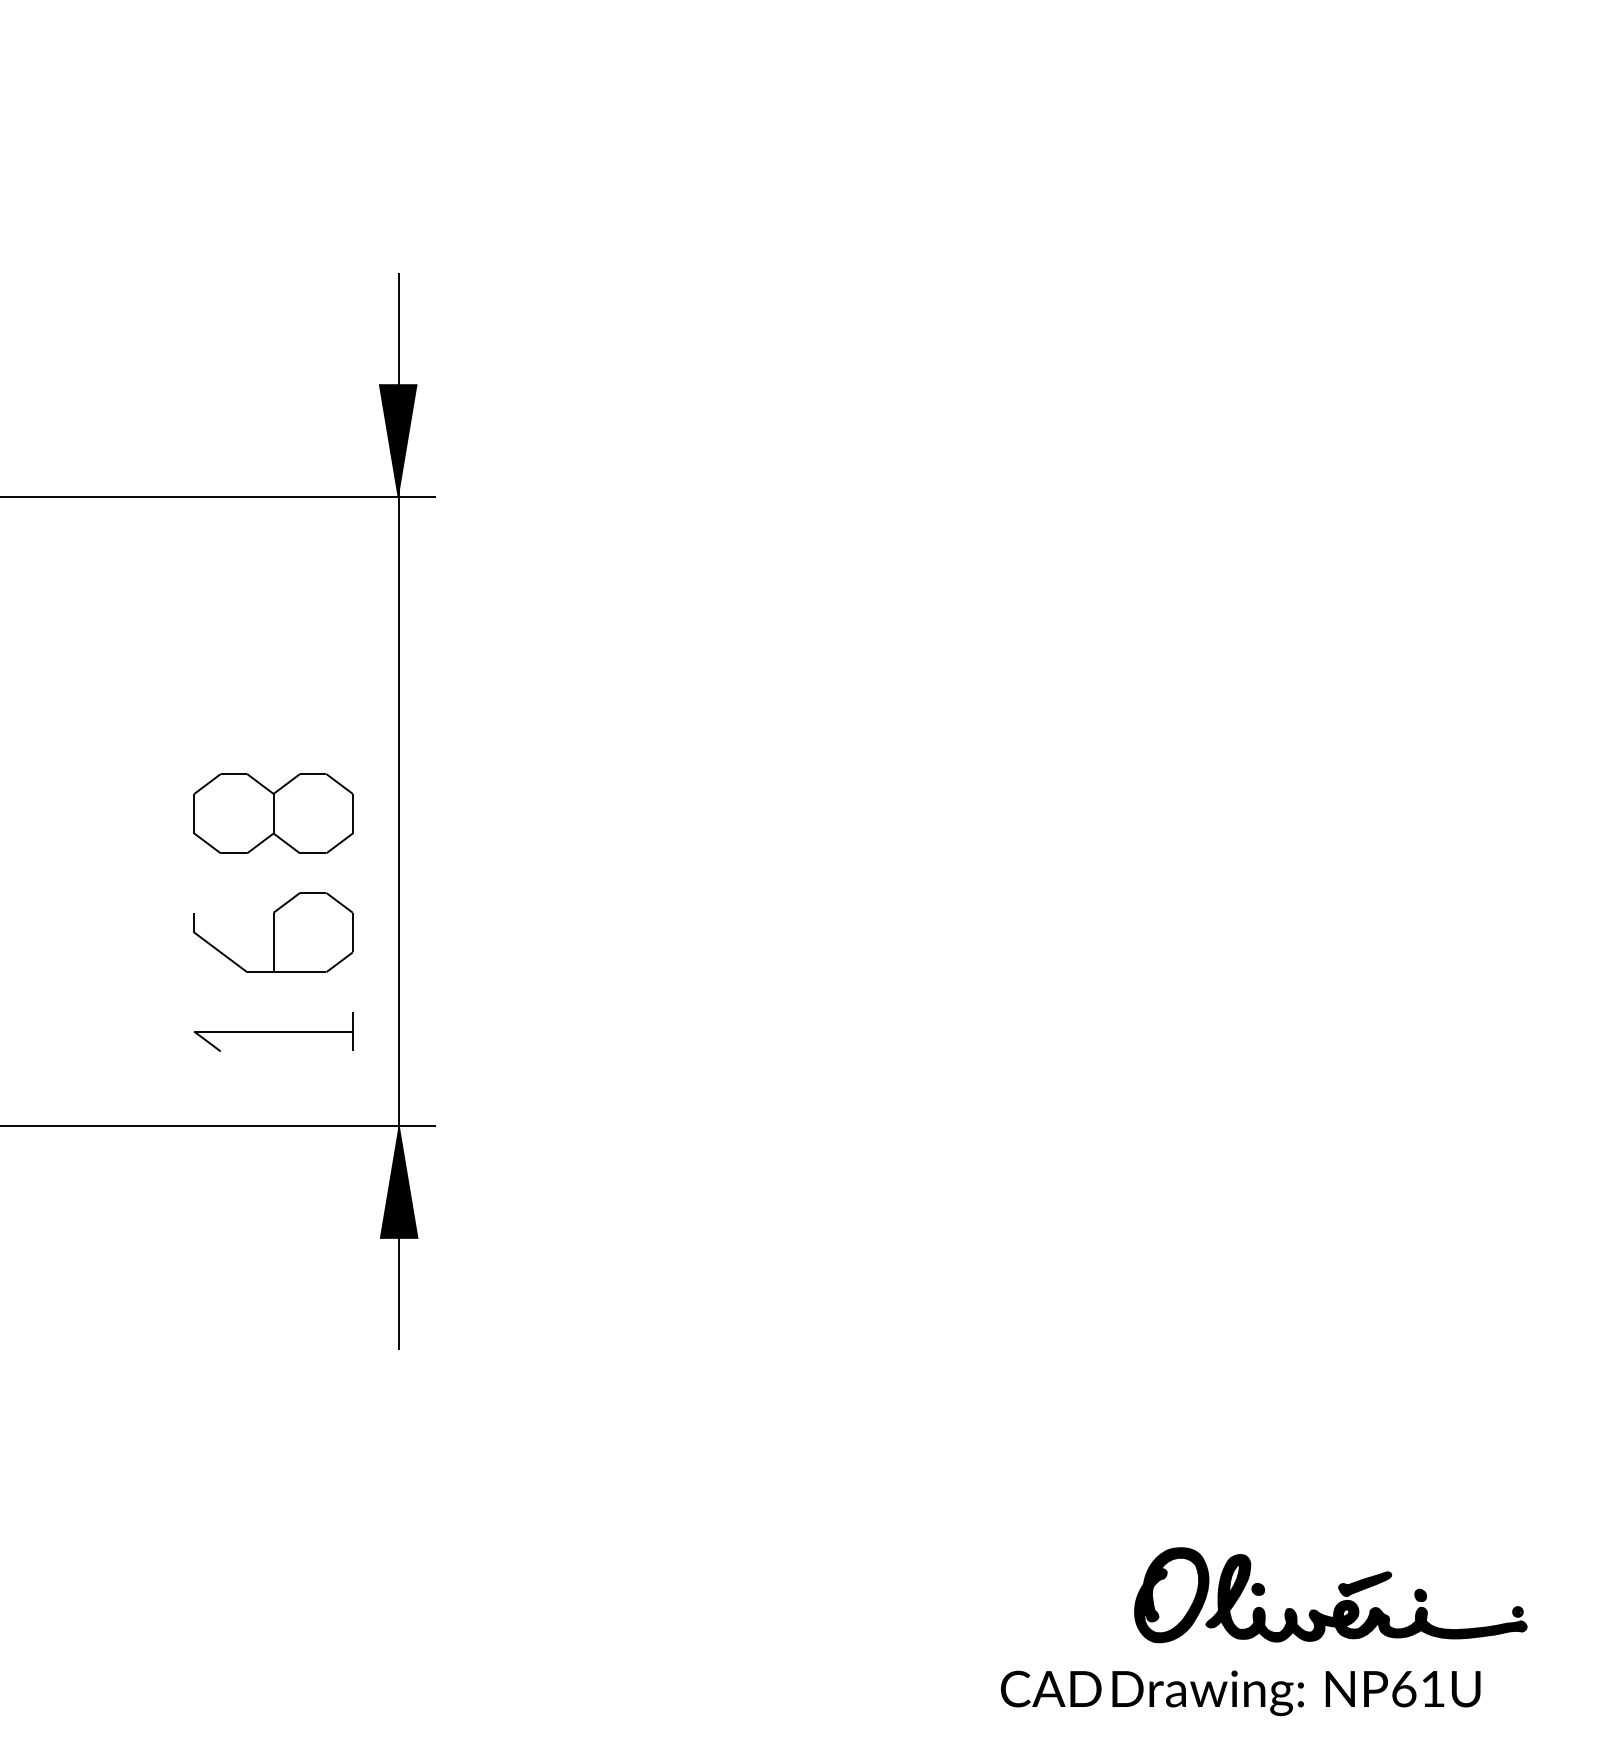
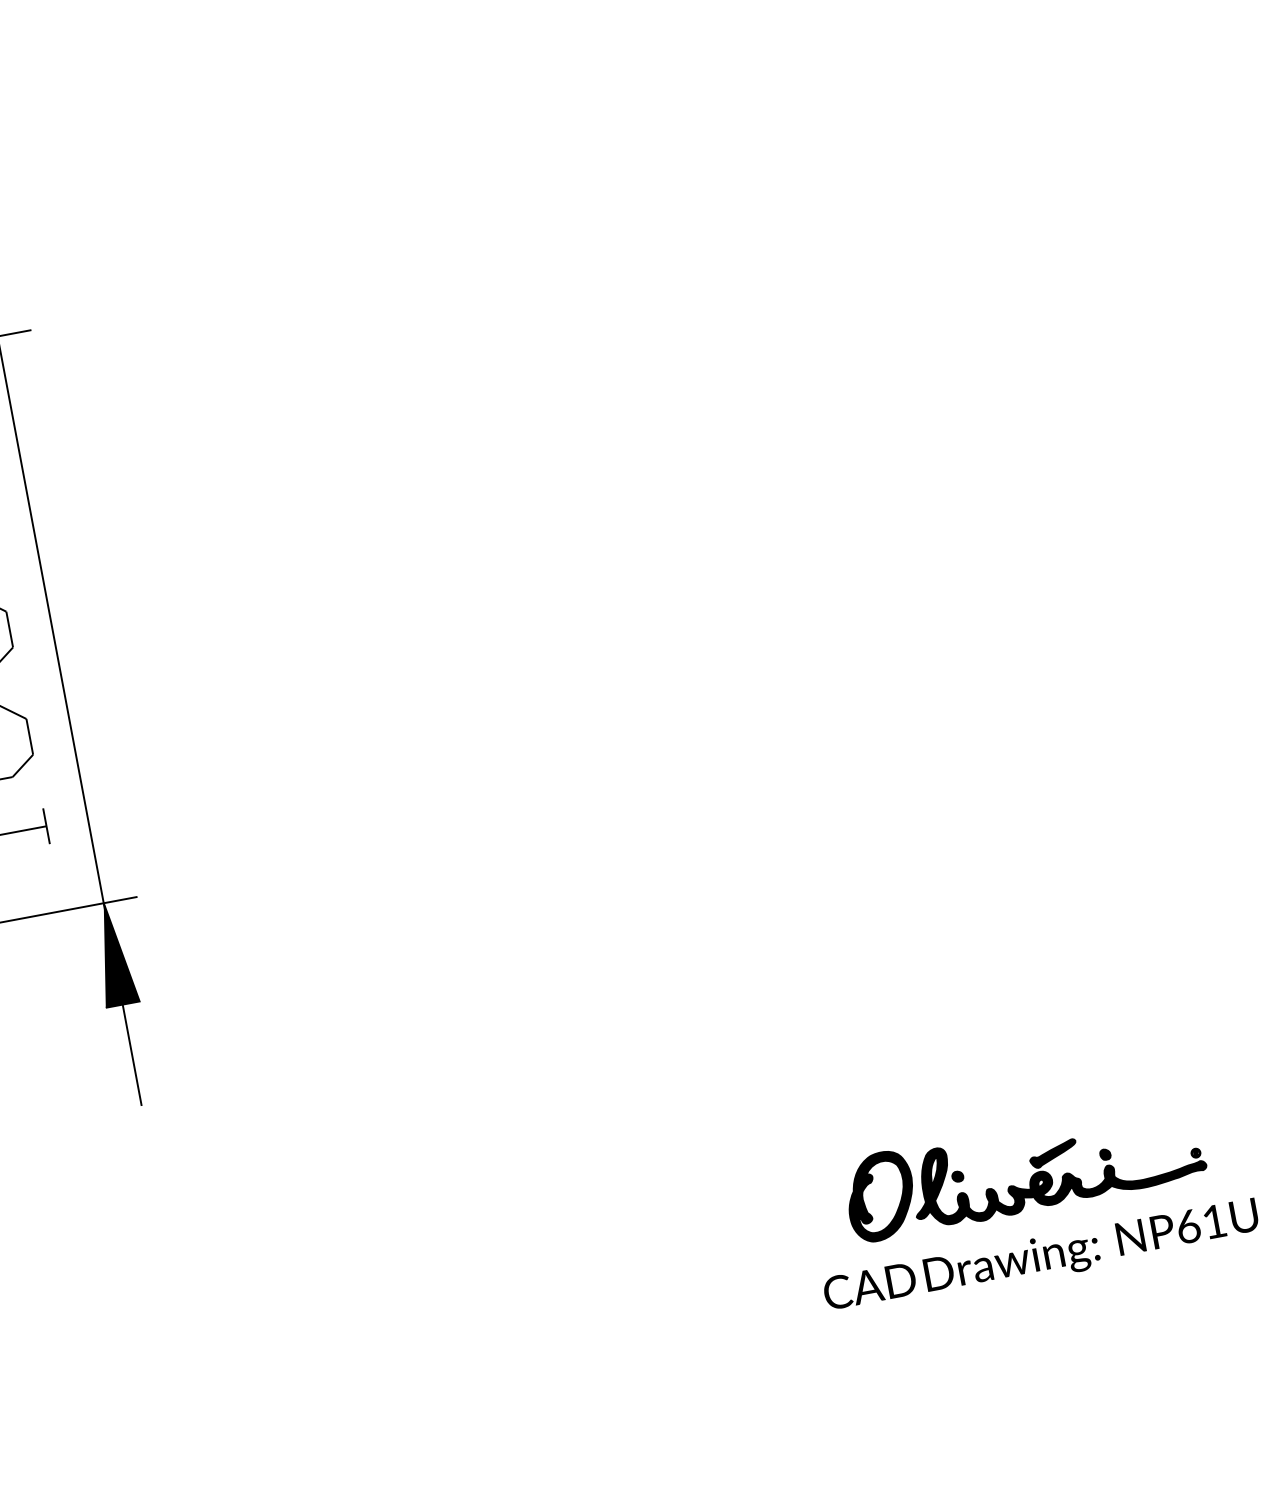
text: (1240, 1693) -> (1041, 1258), moved

